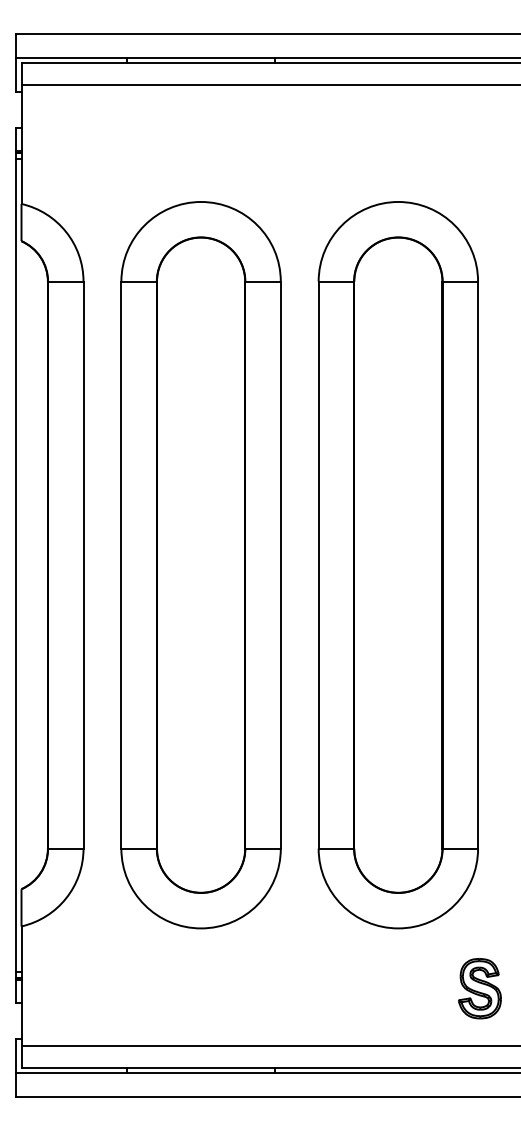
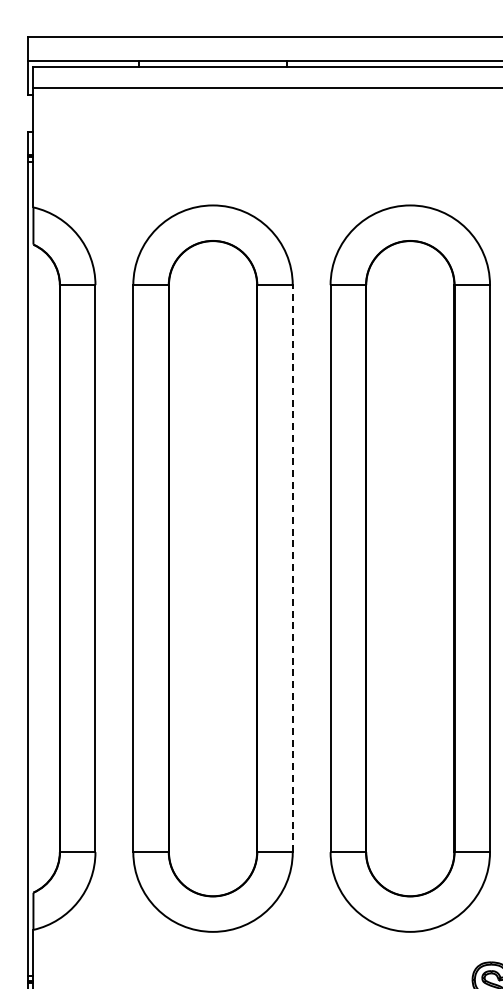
line: (280, 565) -> (292, 568), solid -> dashed

